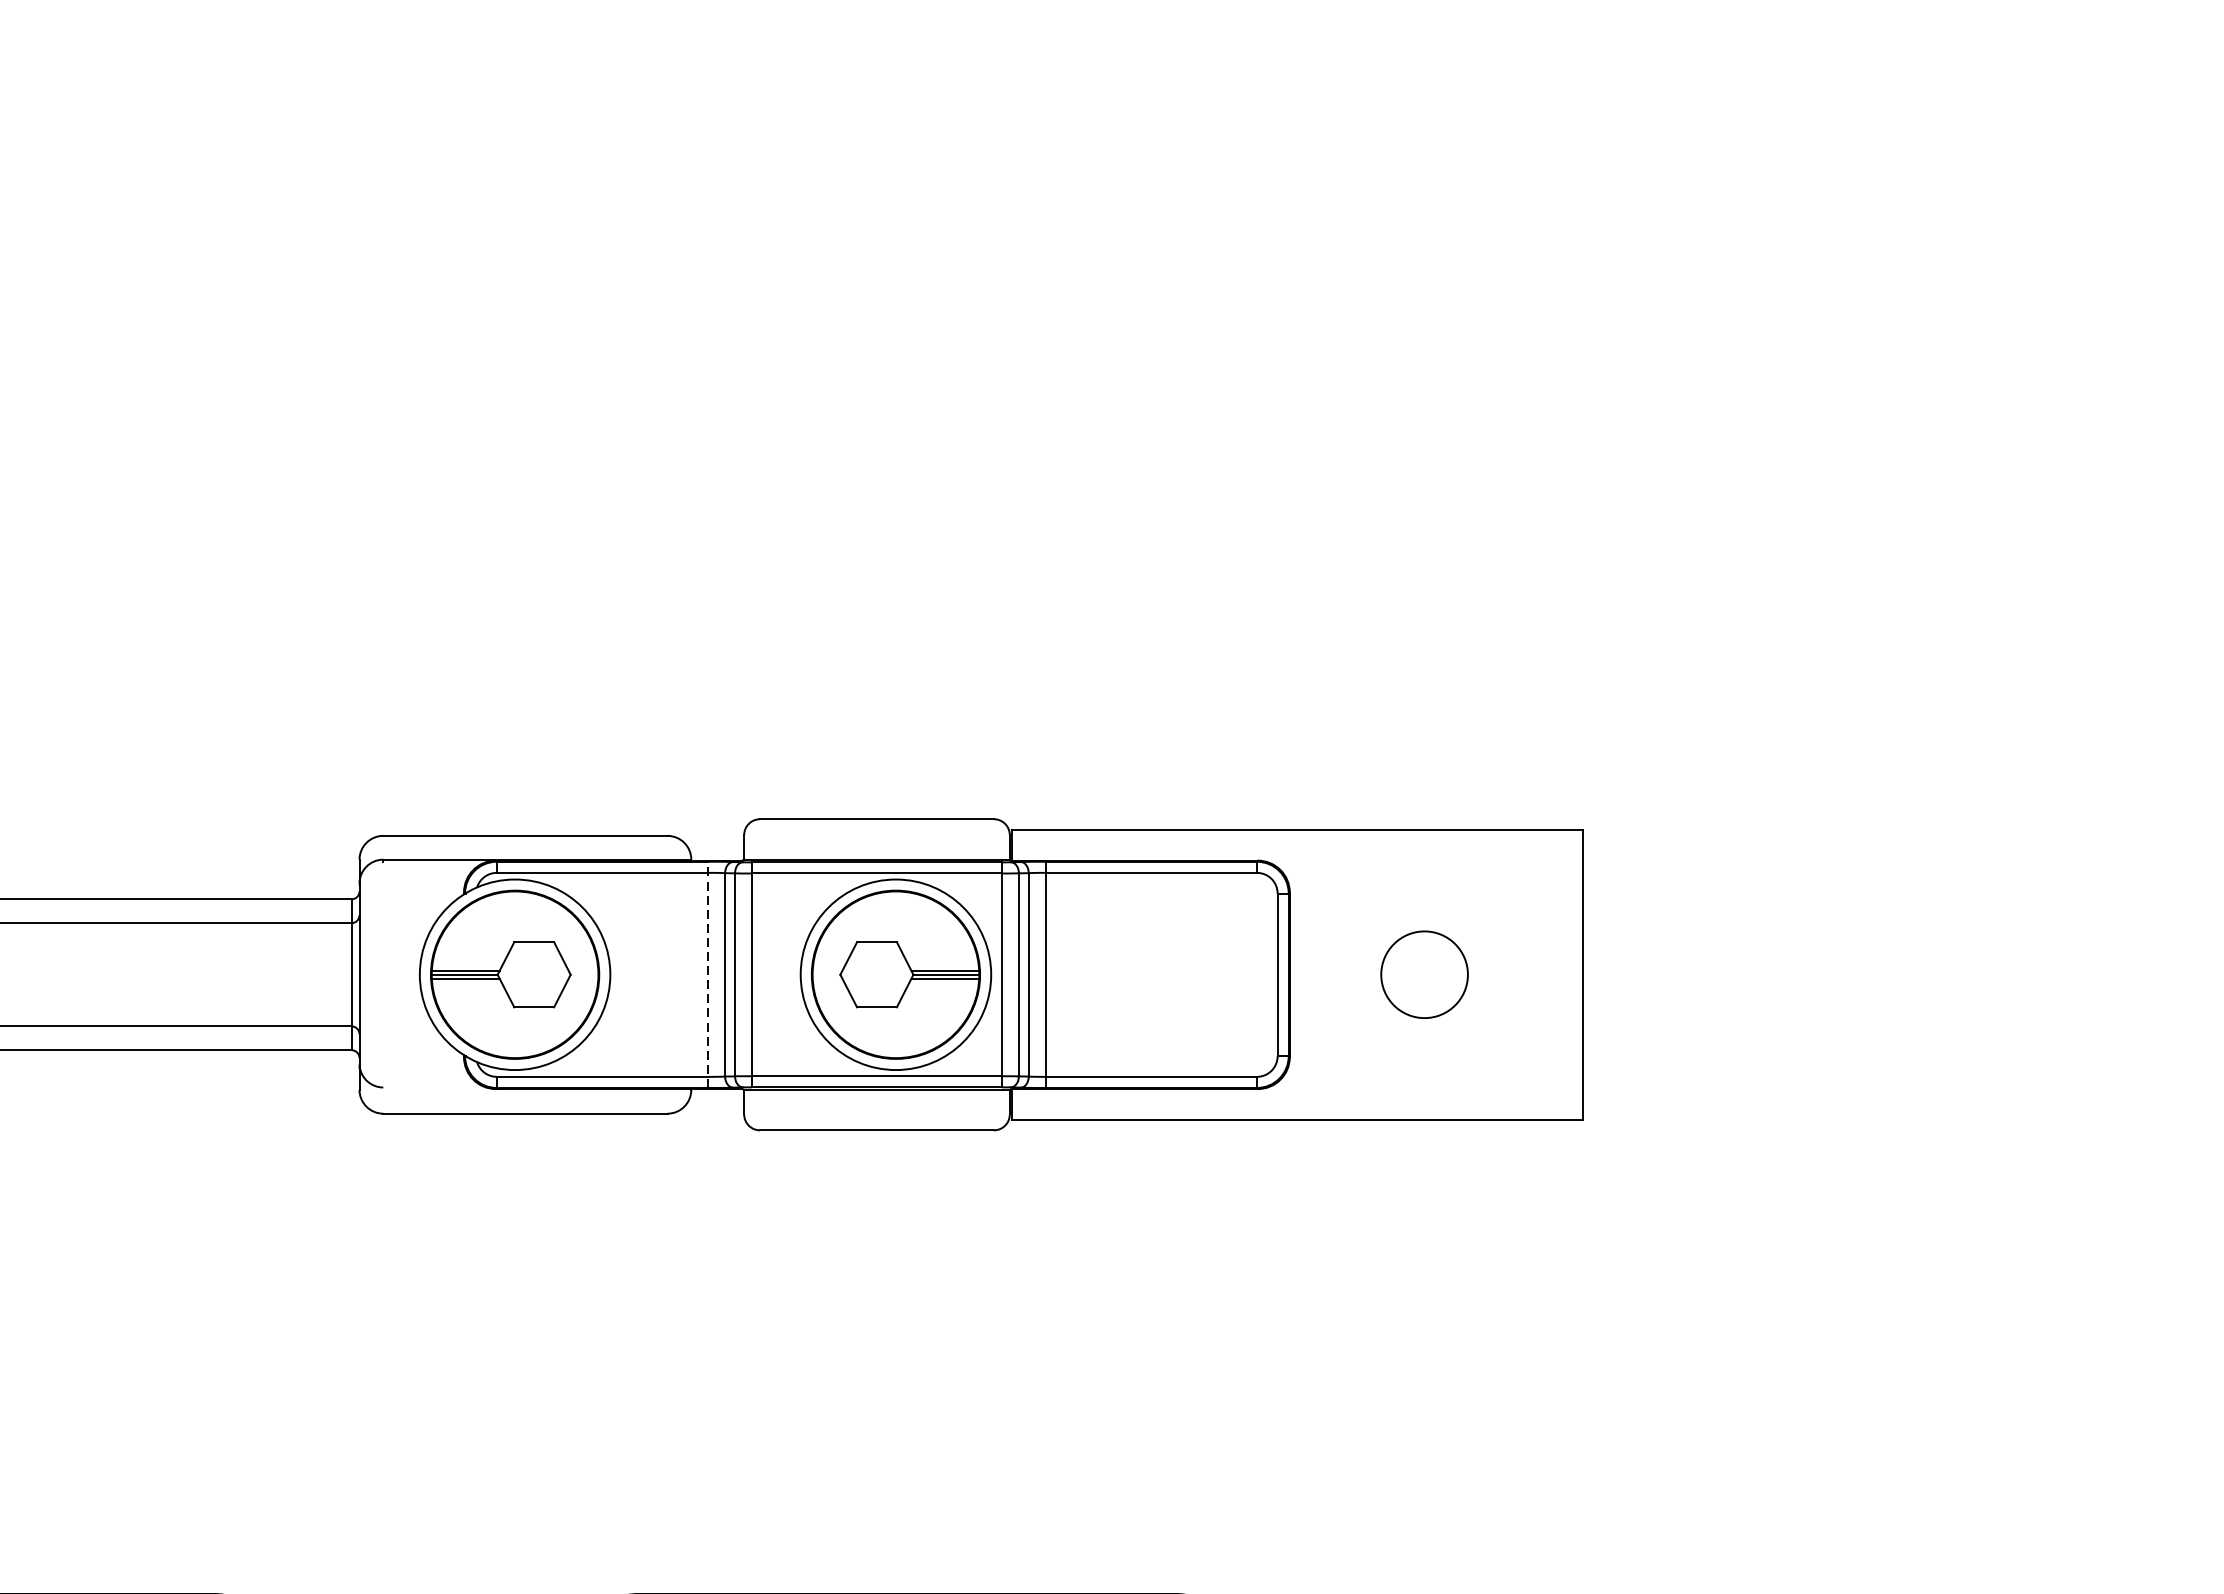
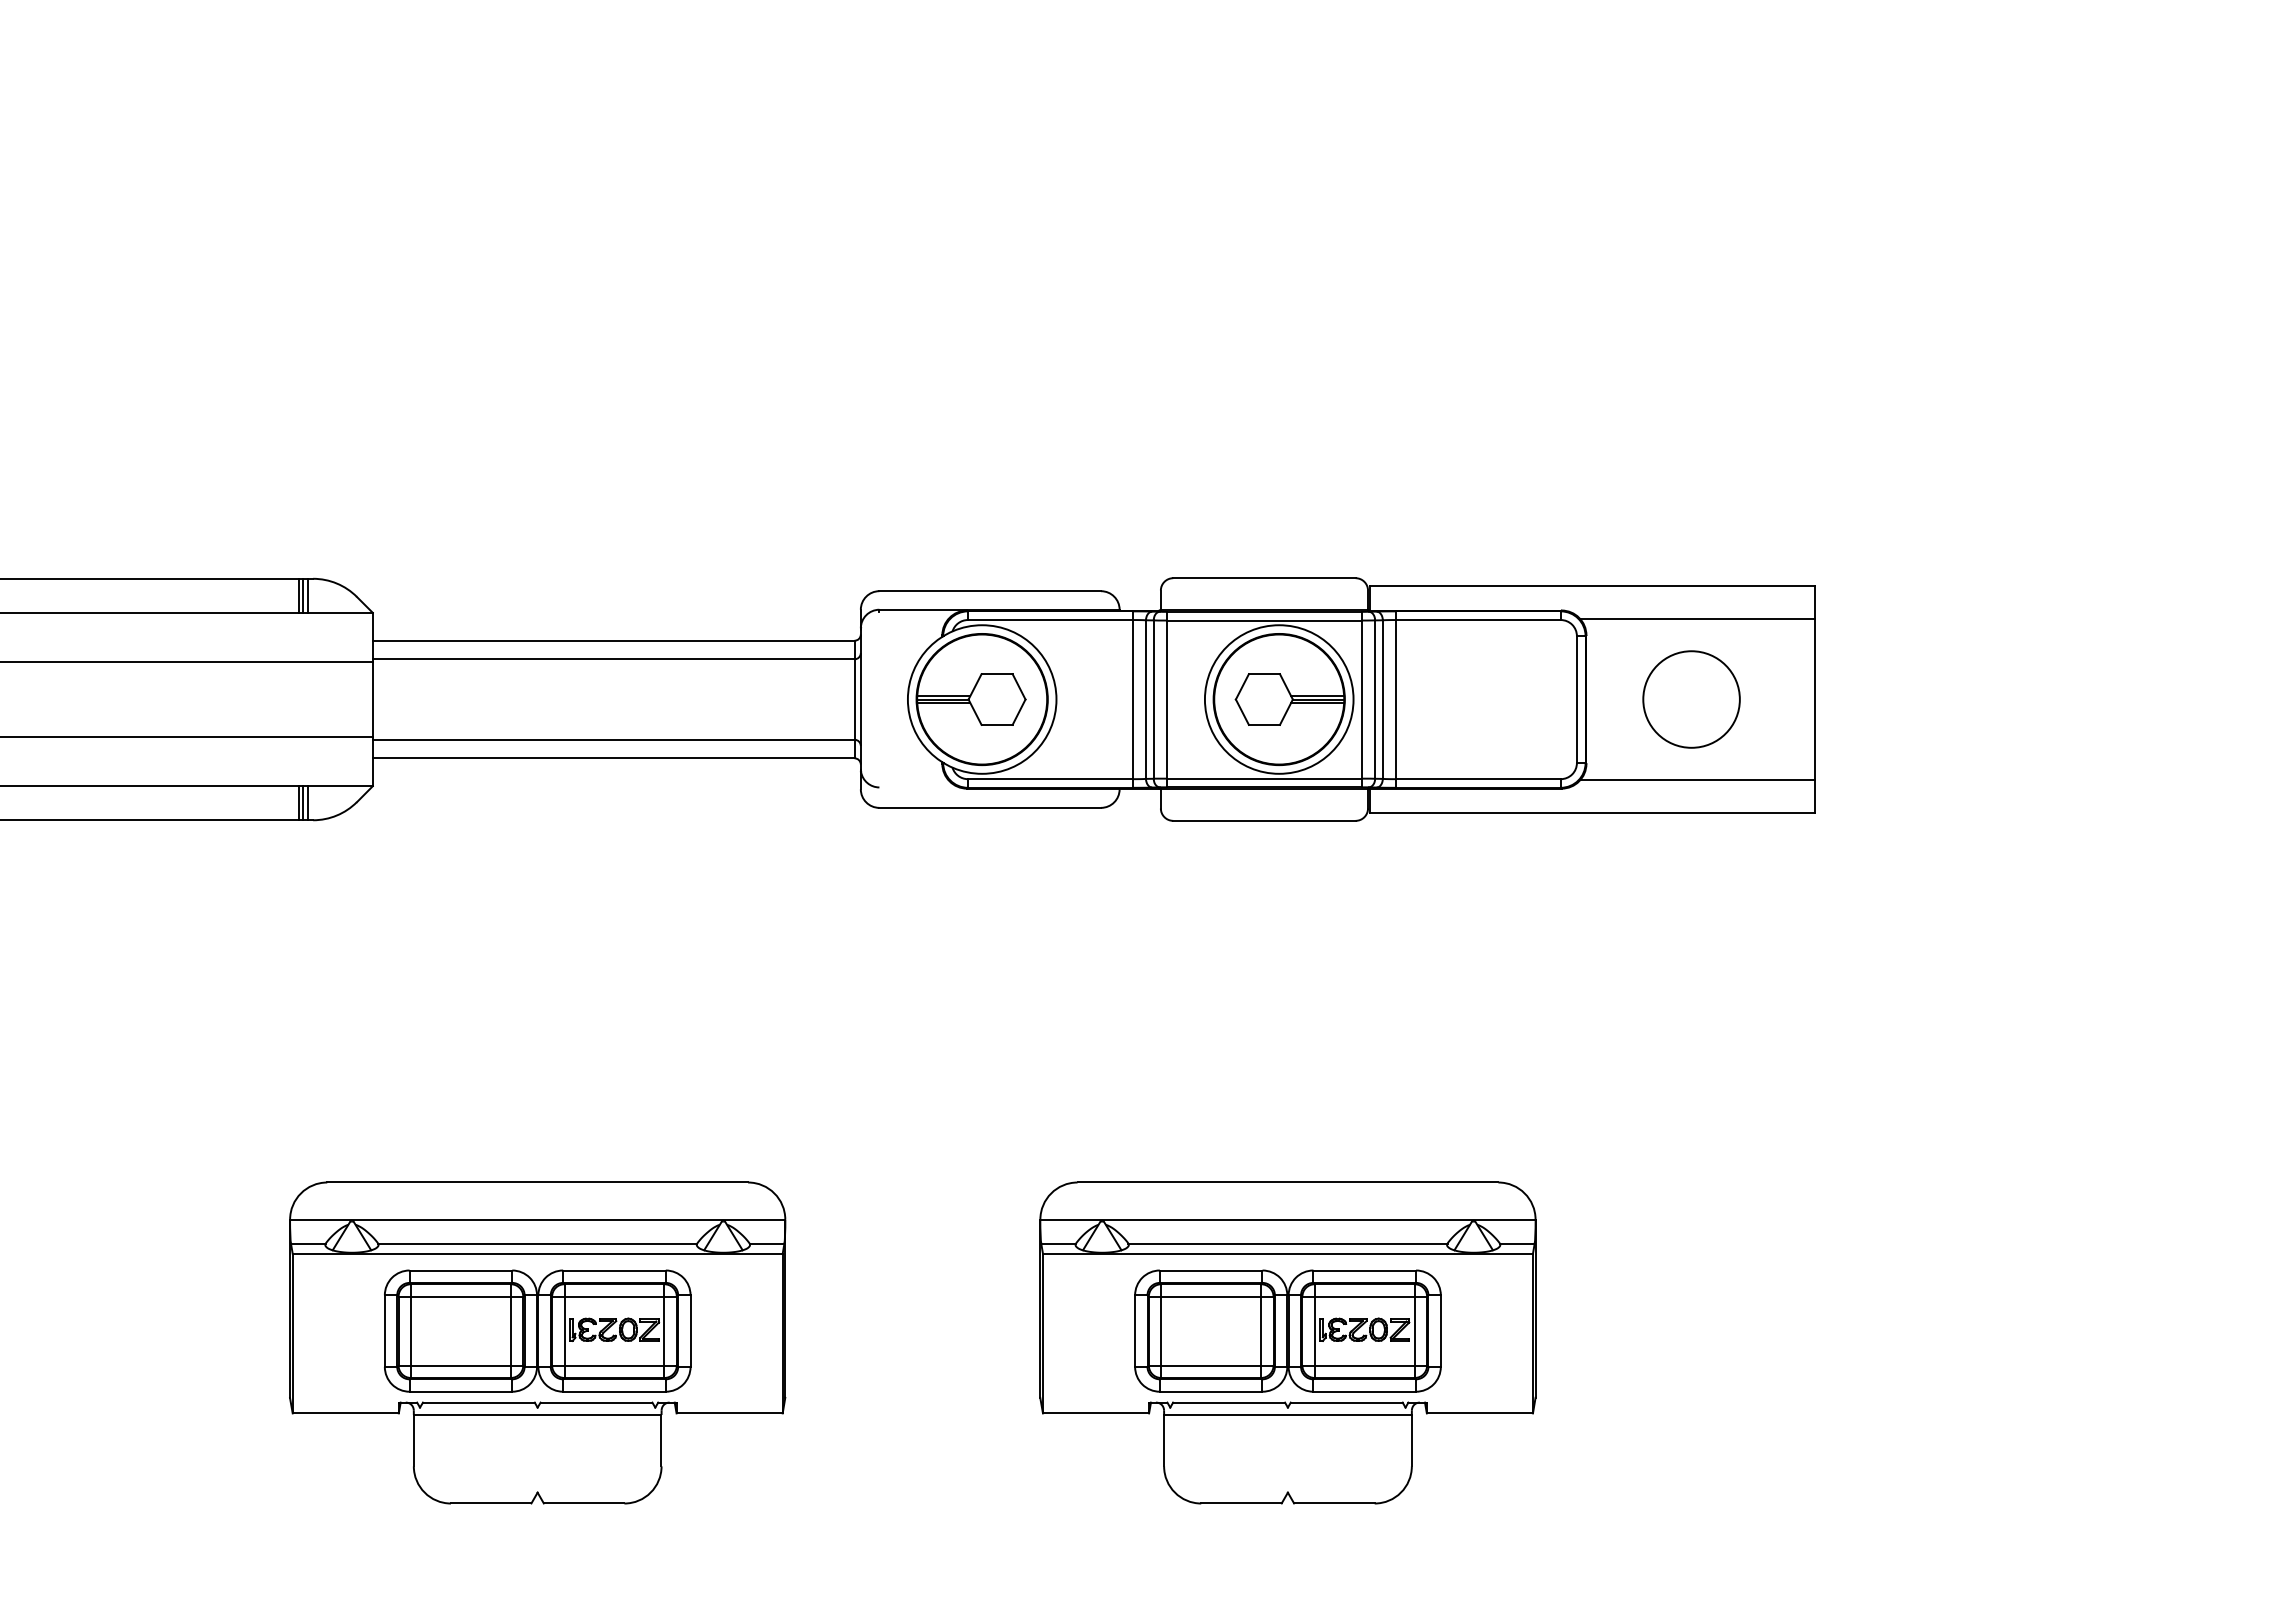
line: (1432, 872) -> (1697, 619), added
line: (707, 974) -> (1132, 699), dashed -> solid
circle: (1424, 974) -> (1691, 699), size x1.43
line: (1432, 1078) -> (1697, 780), added

